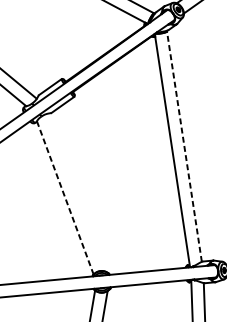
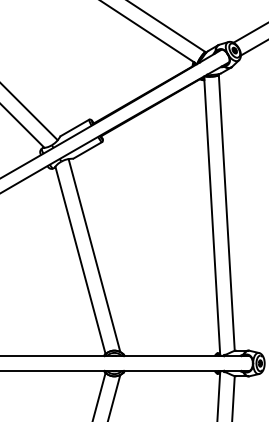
line: (184, 146) -> (226, 212), dashed -> solid
line: (76, 192) -> (94, 255), added
line: (65, 198) -> (80, 260), dashed -> solid

